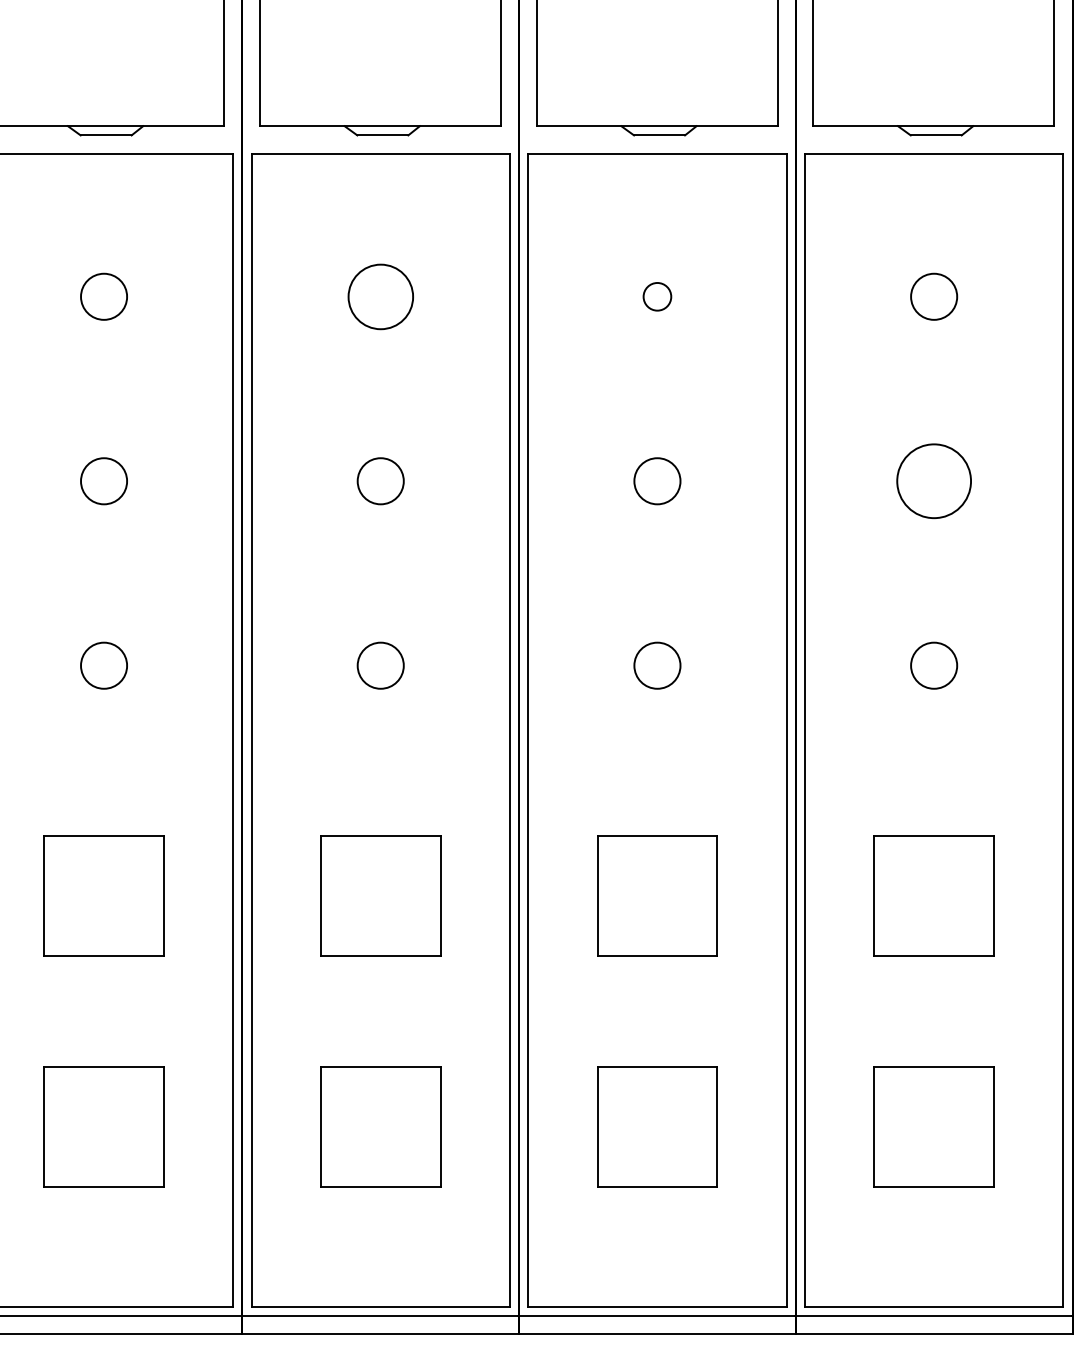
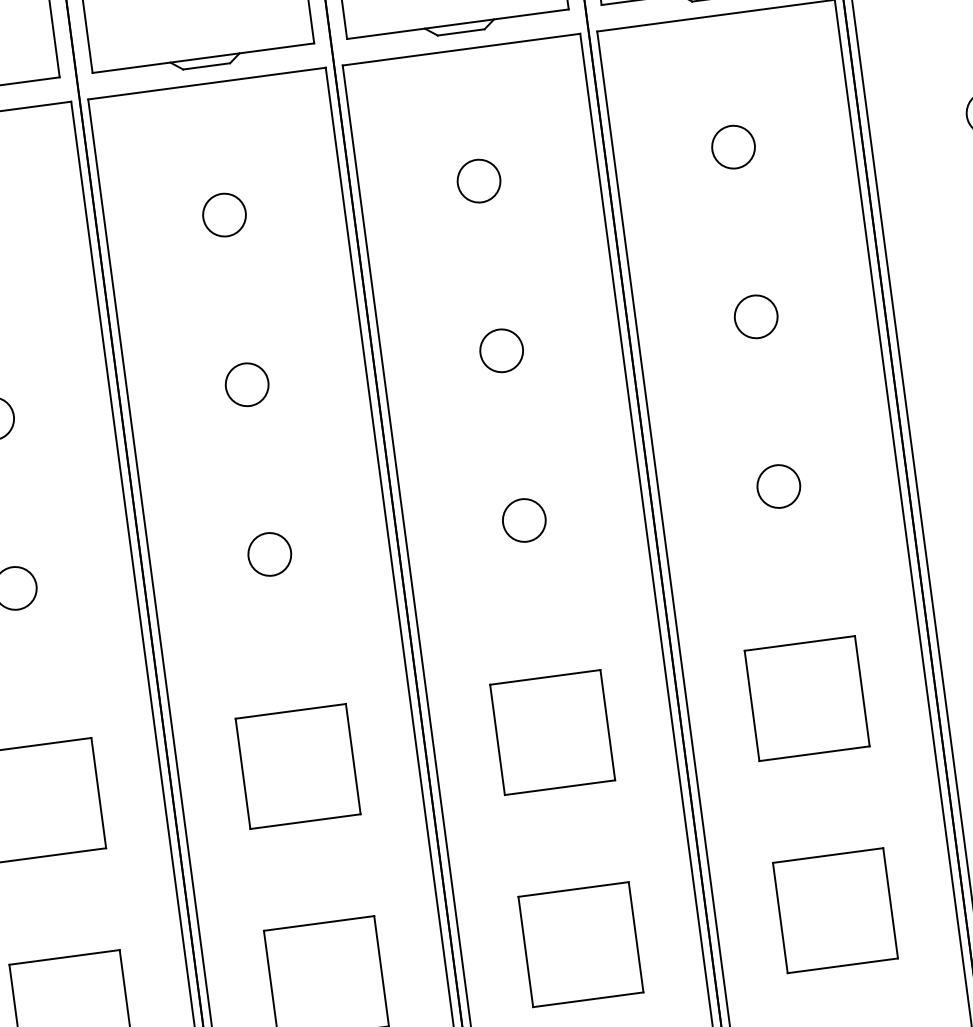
circle: (380, 296) -> (224, 214), size x0.71
circle: (657, 296) -> (479, 180), size x1.67
circle: (934, 481) -> (756, 317), size x0.62

